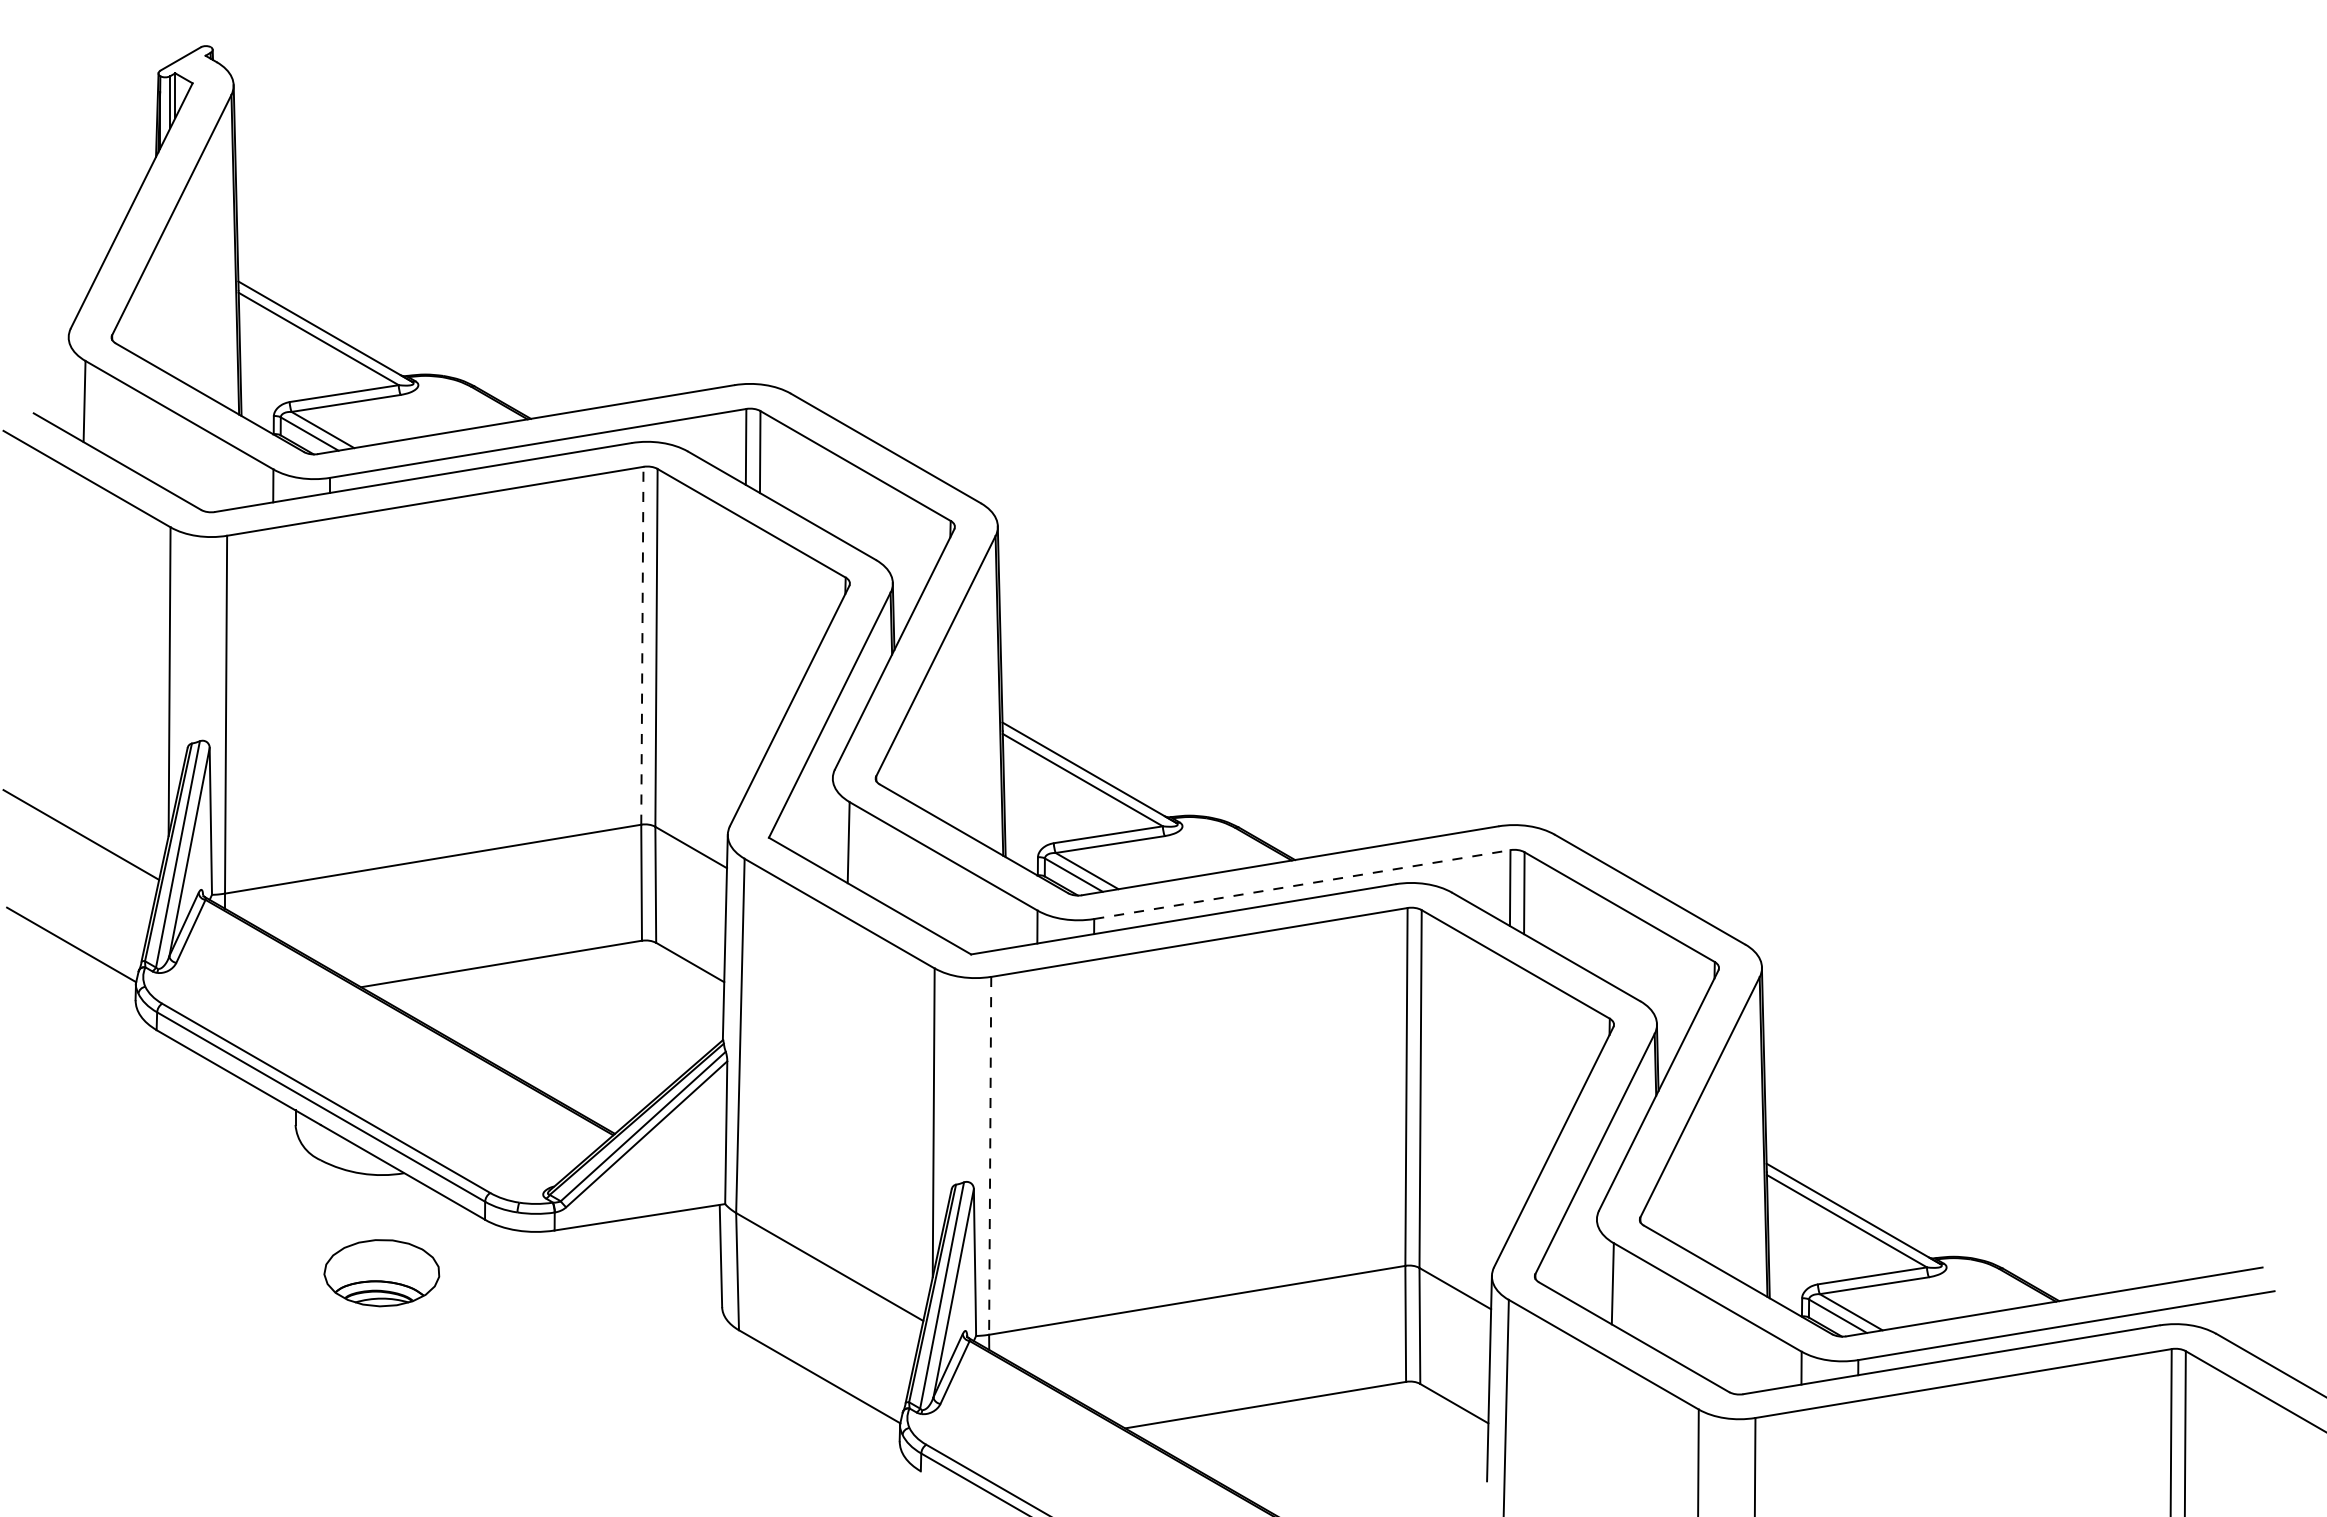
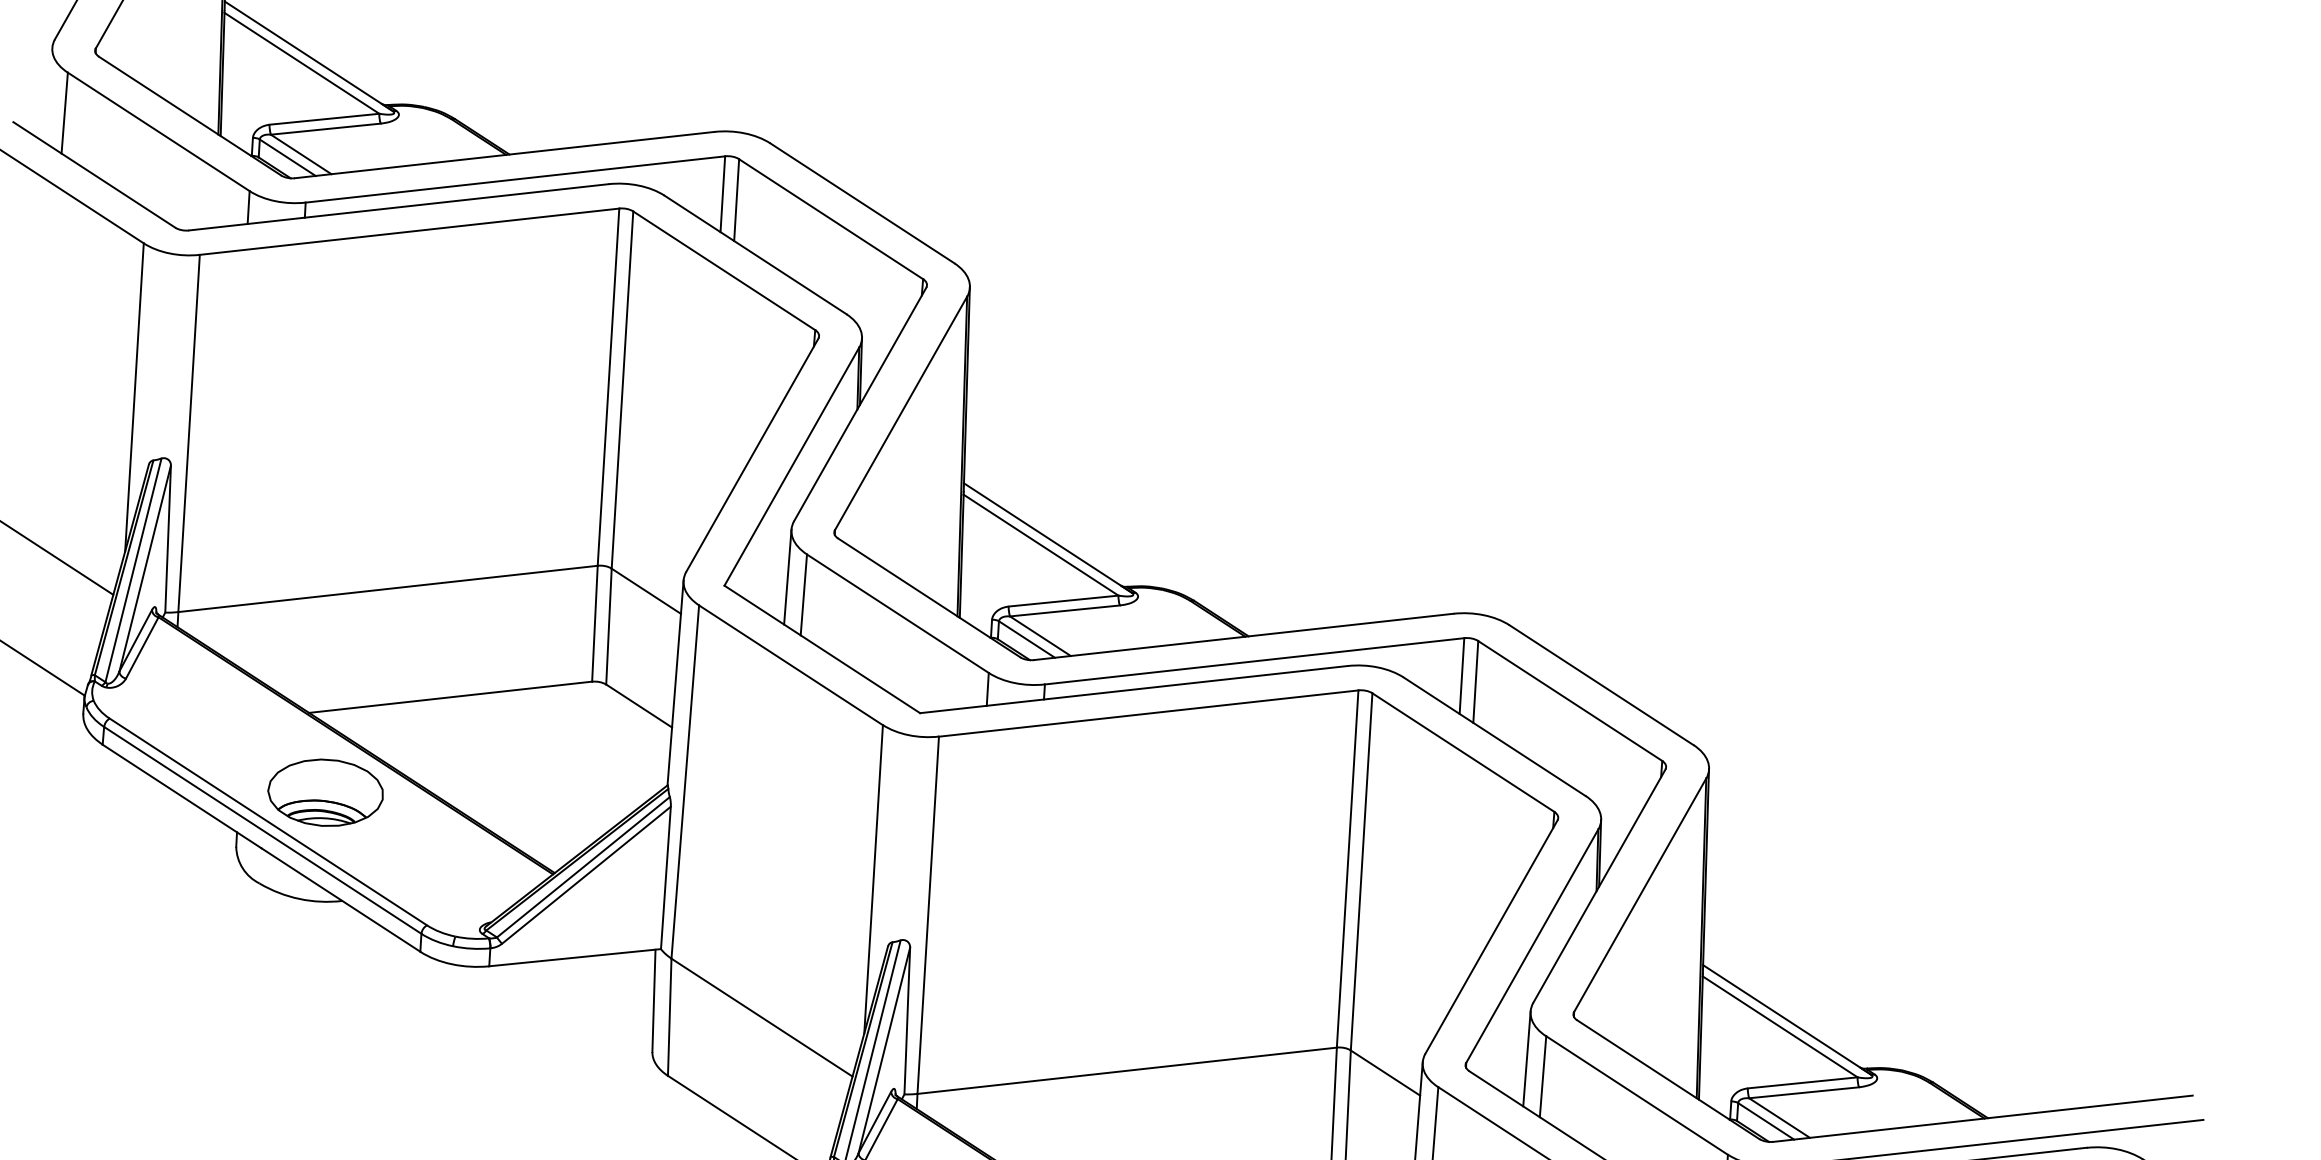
line: (642, 645) -> (608, 386), dashed -> solid
line: (831, 825) -> (787, 576), added
line: (1302, 884) -> (1254, 661), dashed -> solid
line: (990, 1155) -> (928, 914), dashed -> solid
line: (1595, 1266) -> (1526, 1058), added
part: (381, 1273) -> (325, 793), moved

